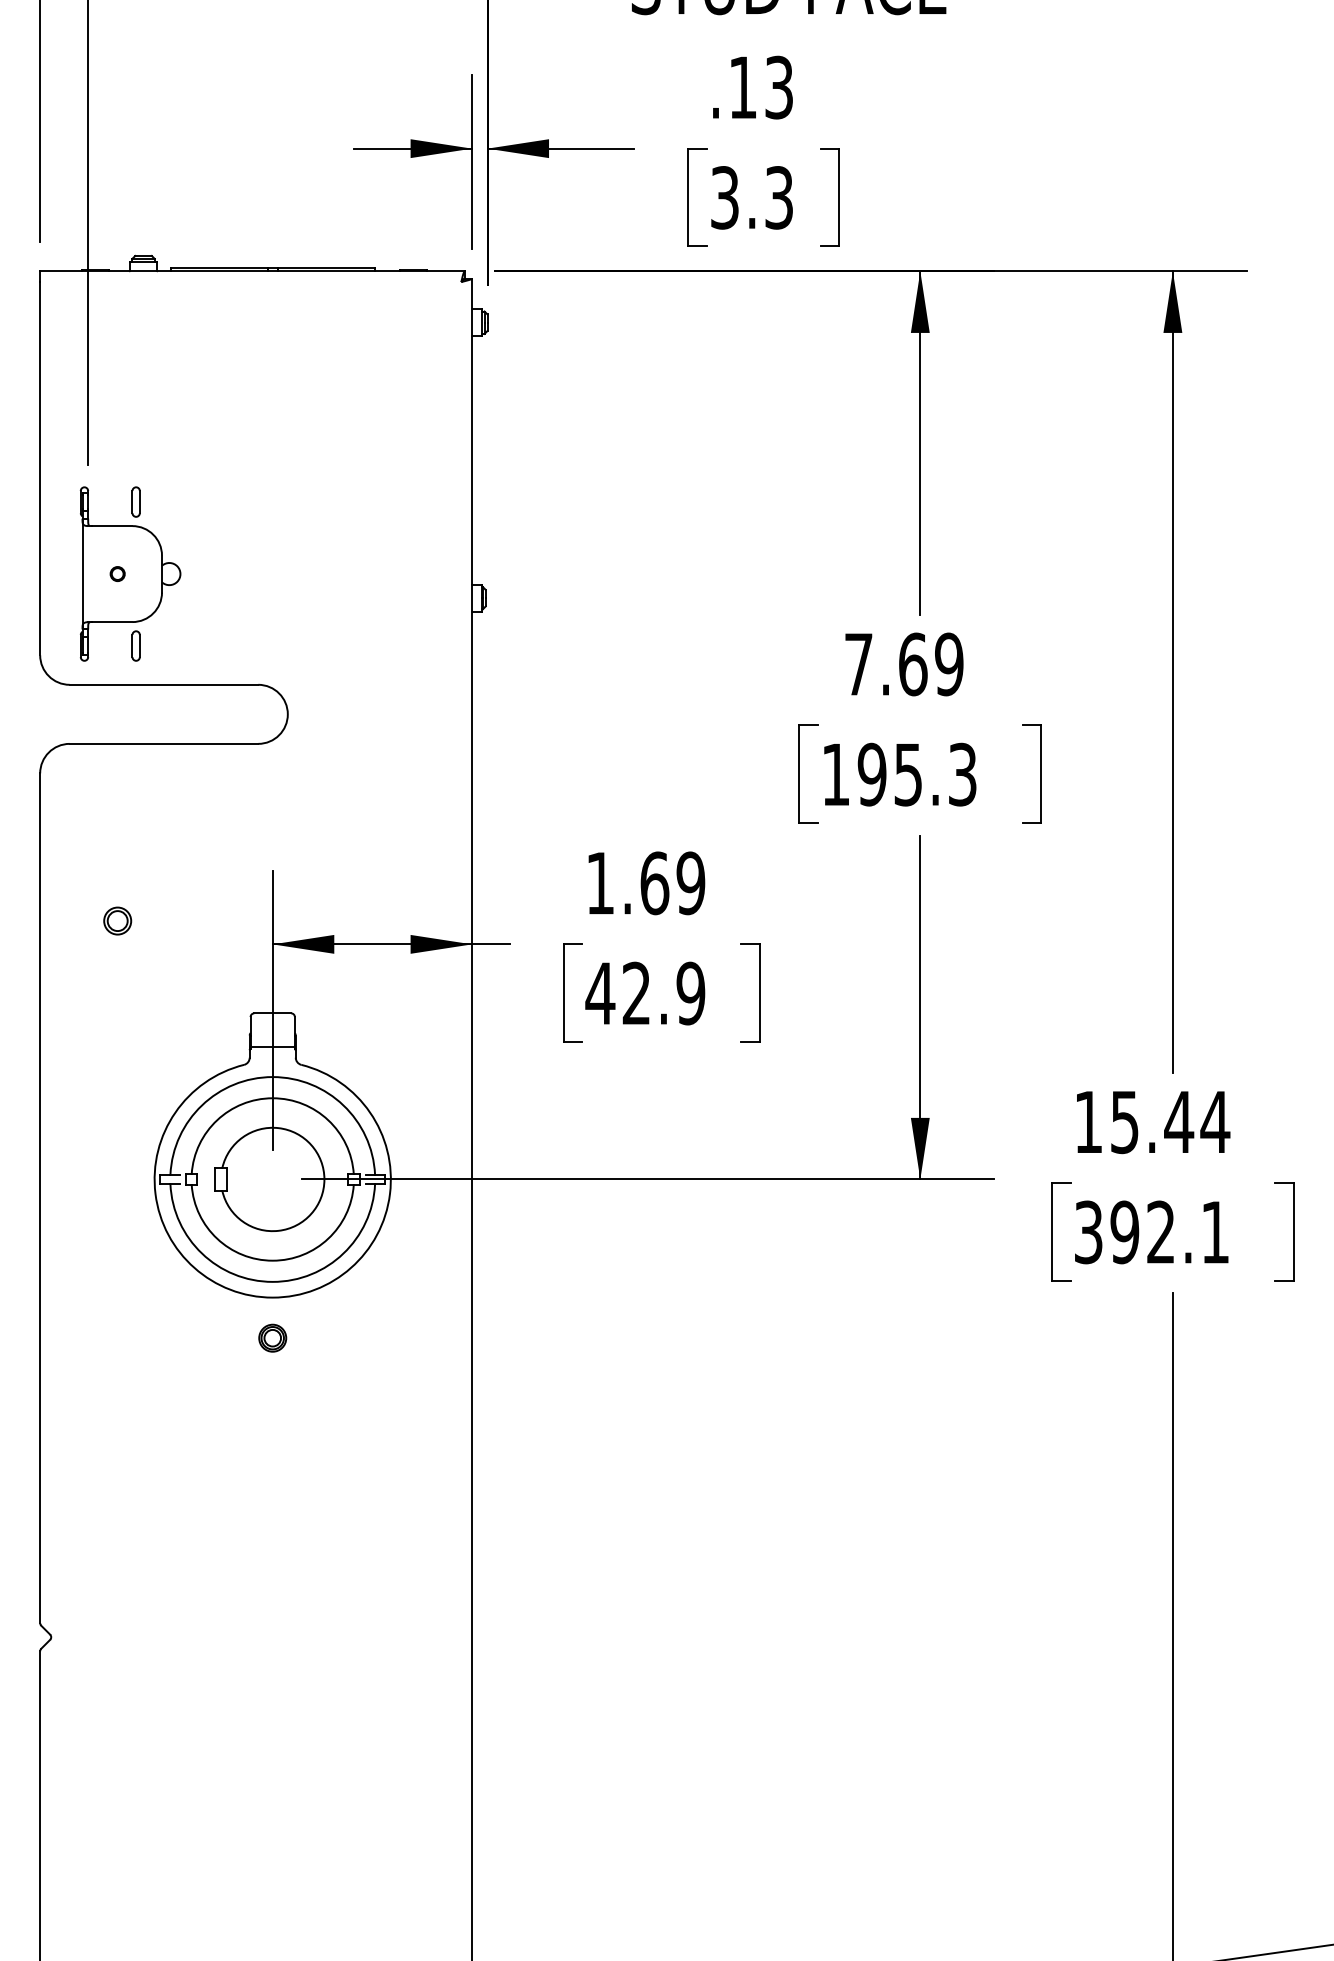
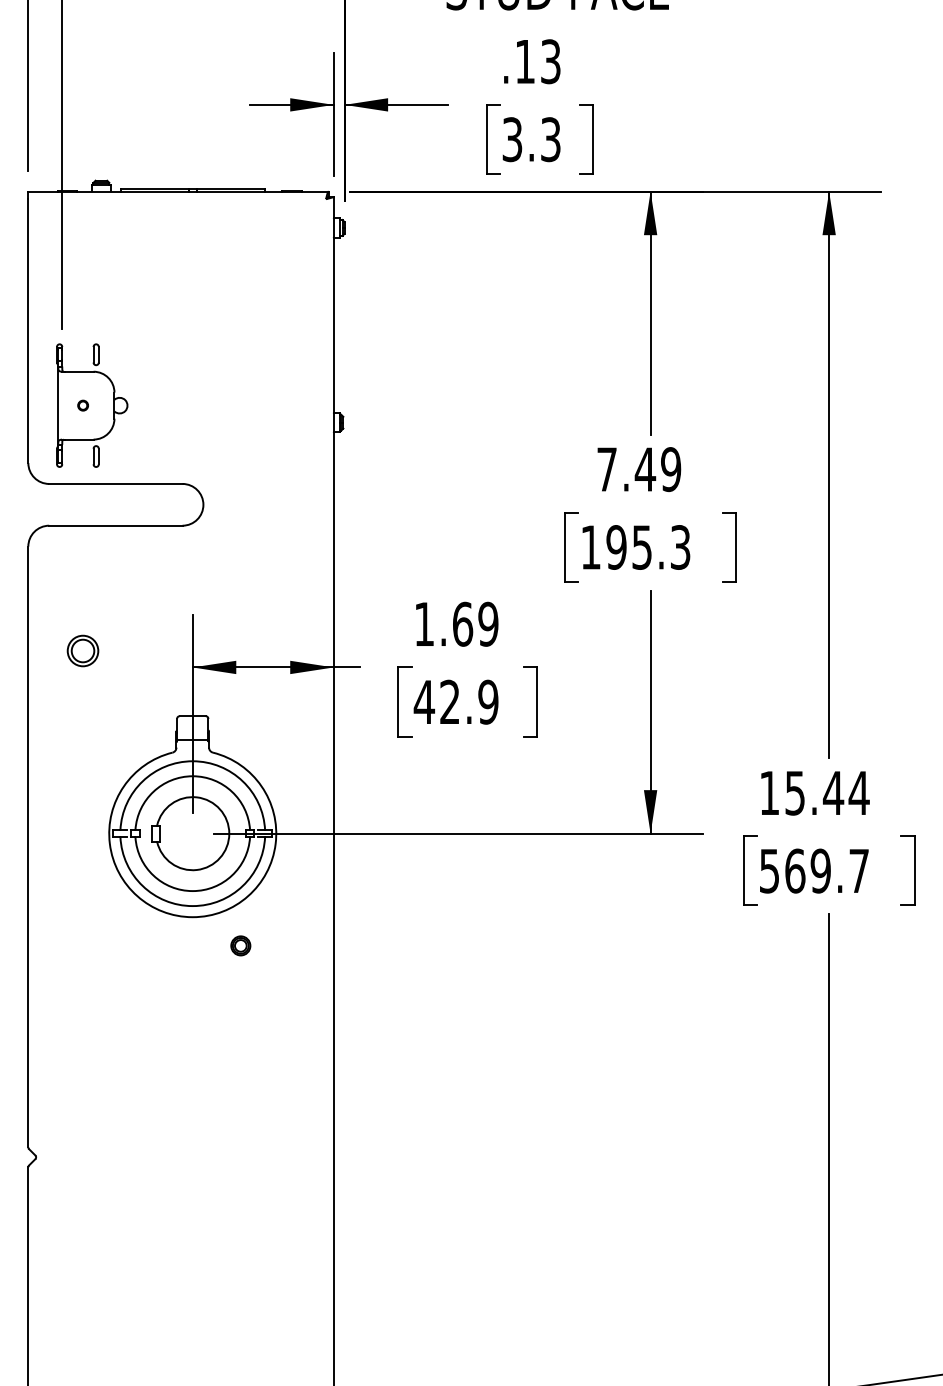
text: (913, 664) -> (645, 469), 7.69 -> 7.49
part: (117, 920) -> (83, 650), size x1.6
text: (1151, 1232) -> (814, 871), 392.1 -> 569.7
part: (272, 1337) -> (240, 945), moved

